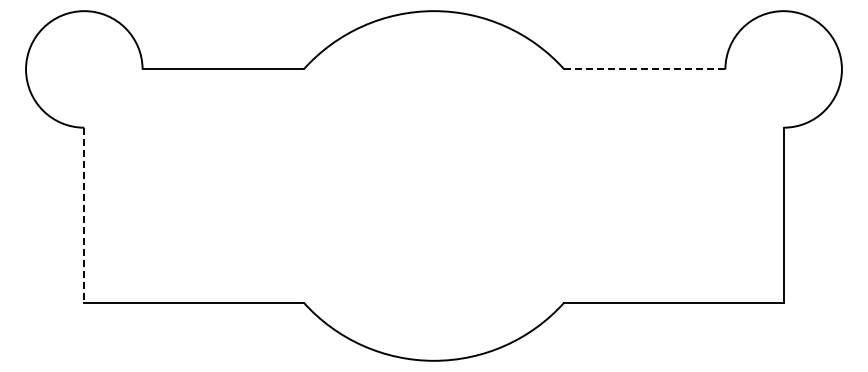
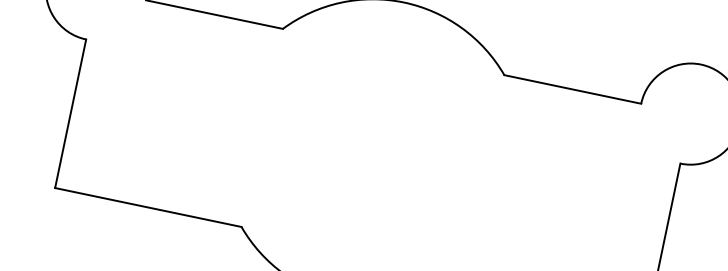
line: (644, 69) -> (572, 89), dashed -> solid
line: (84, 215) -> (70, 114), dashed -> solid

